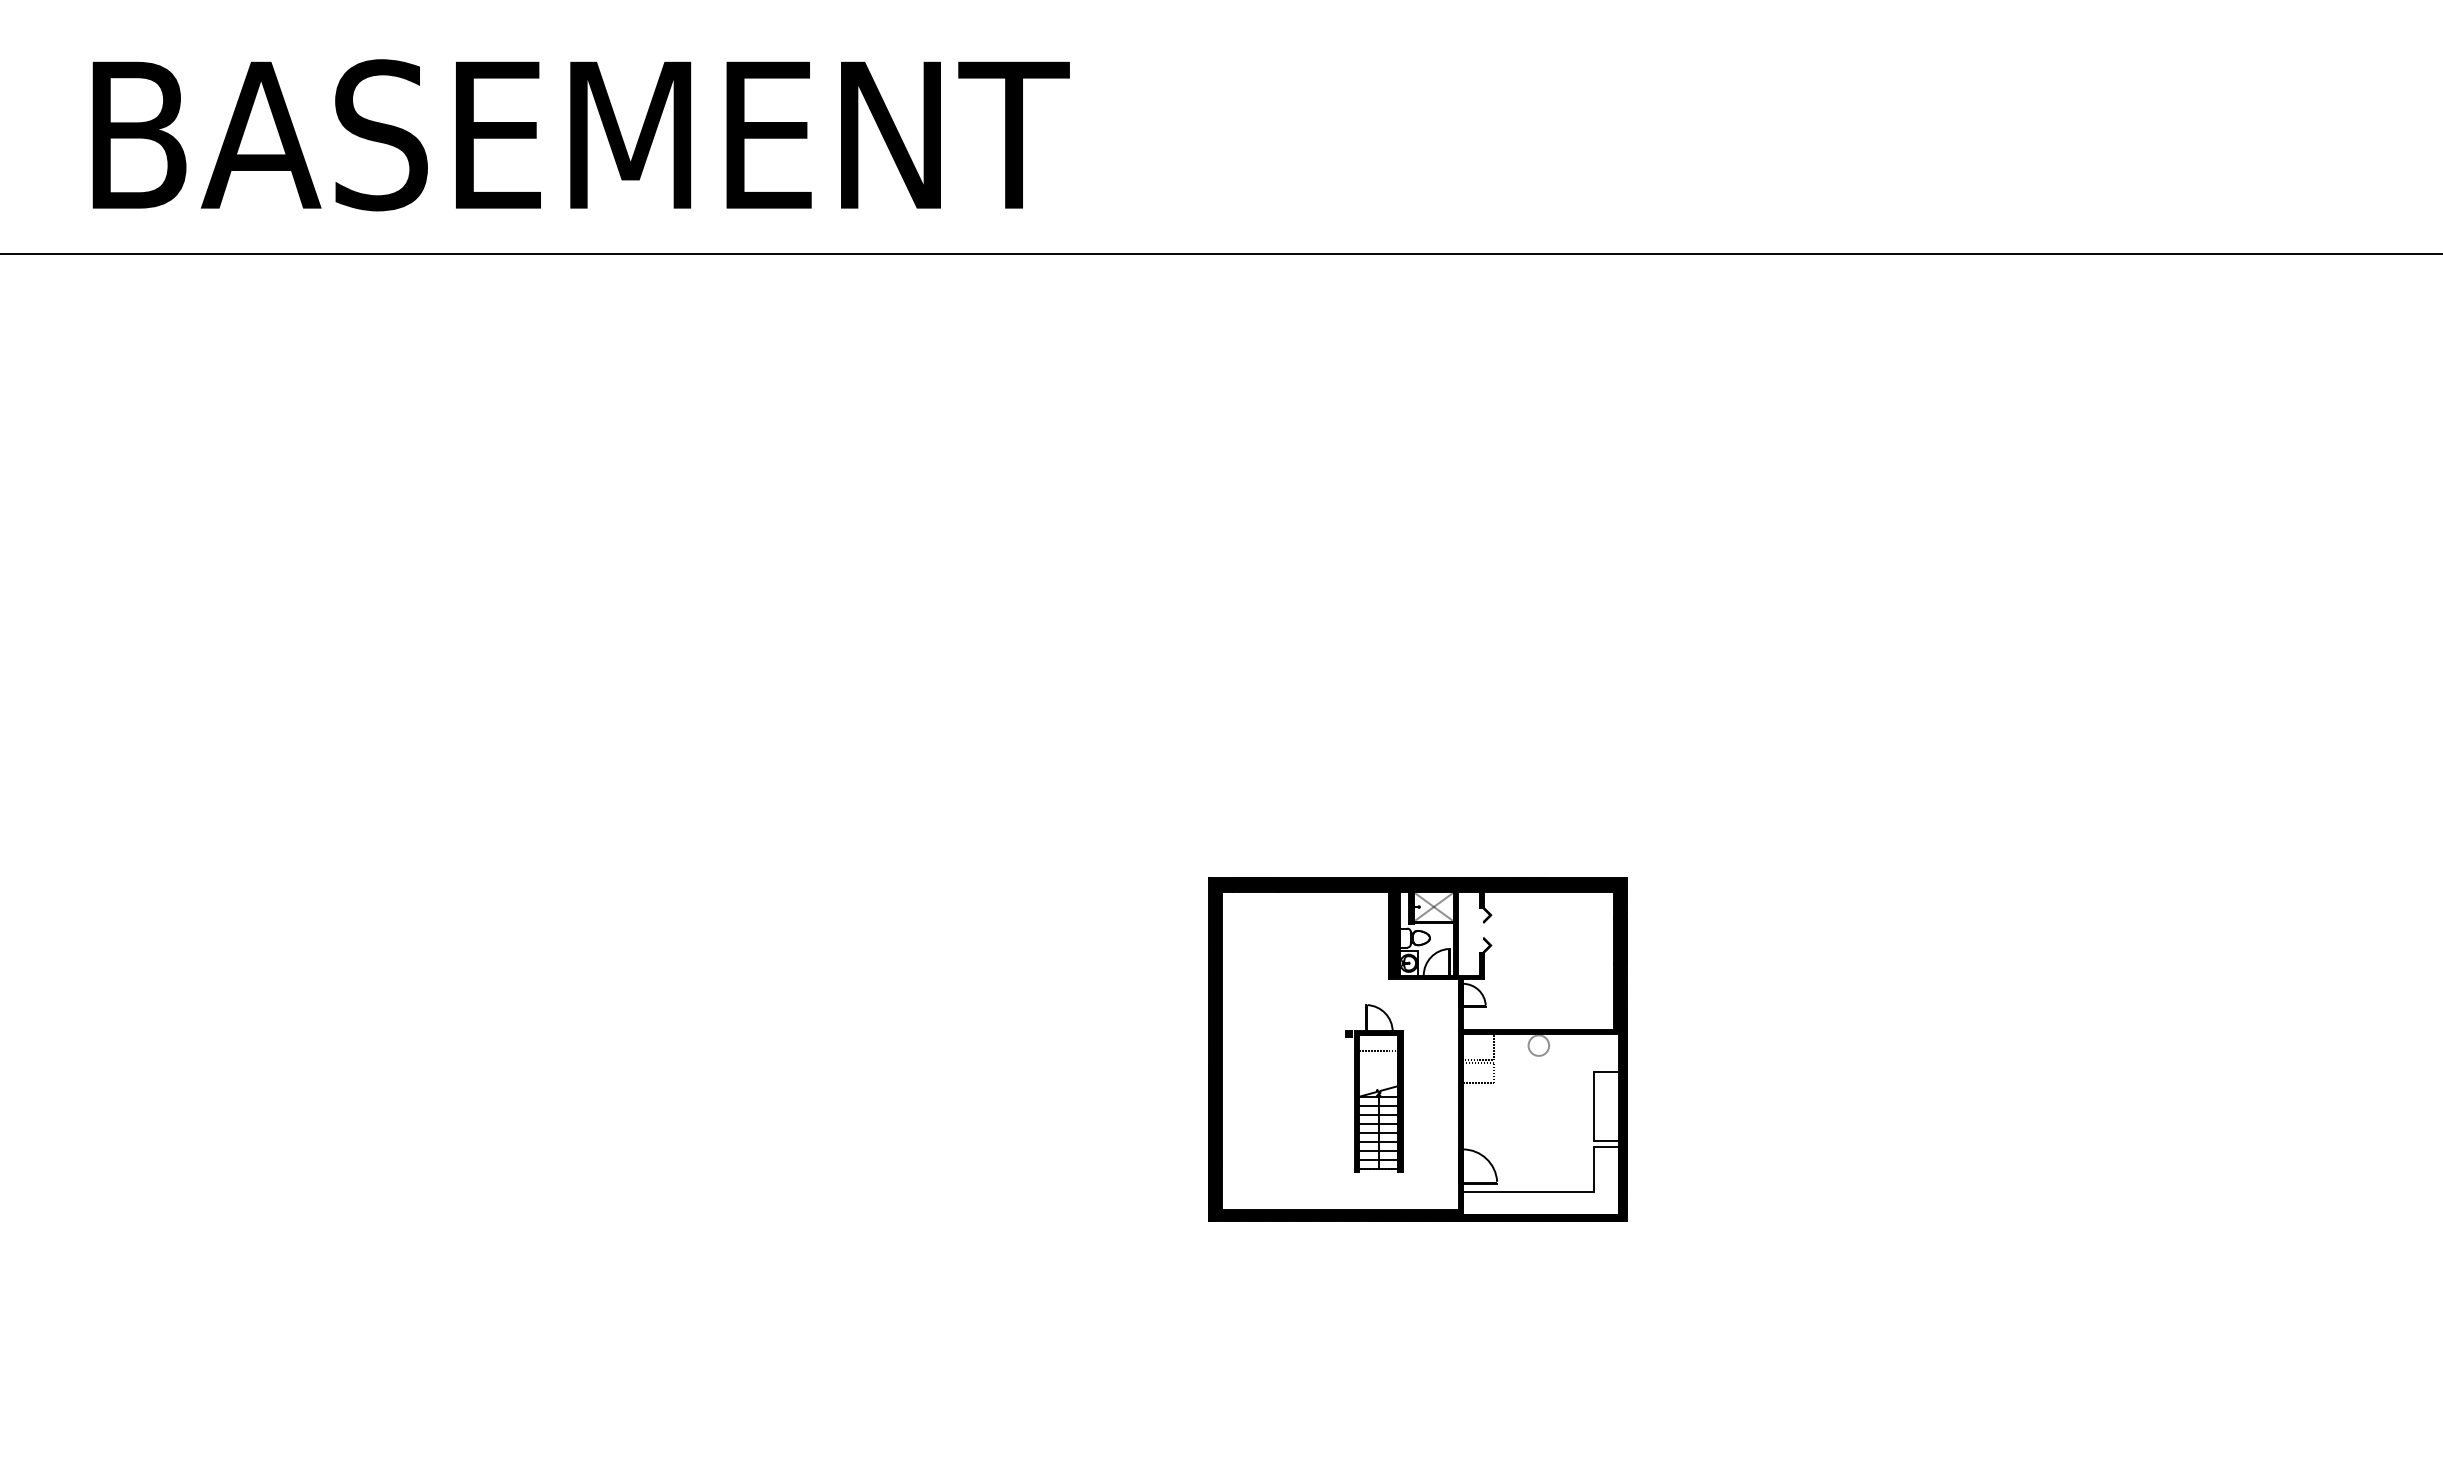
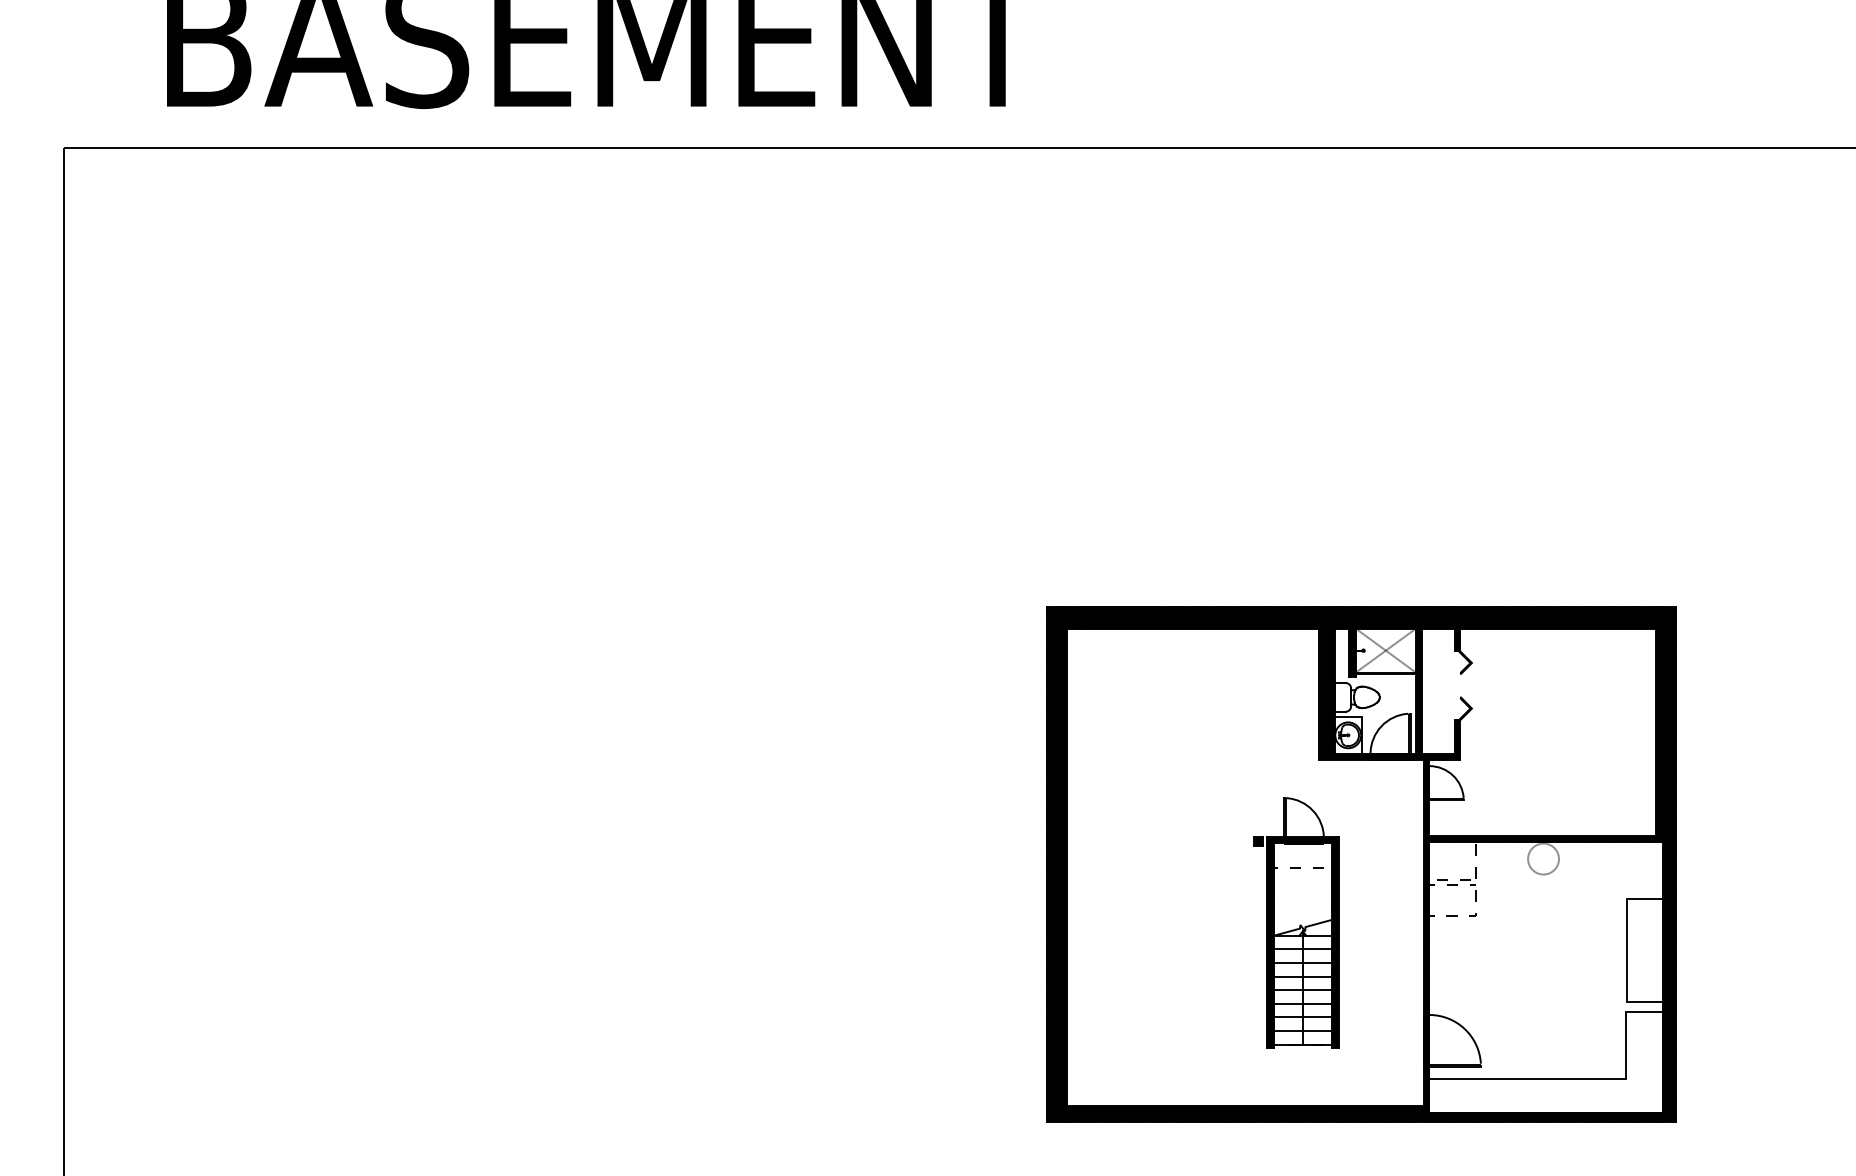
part: (1417, 1049) -> (1361, 864), size x1.67

